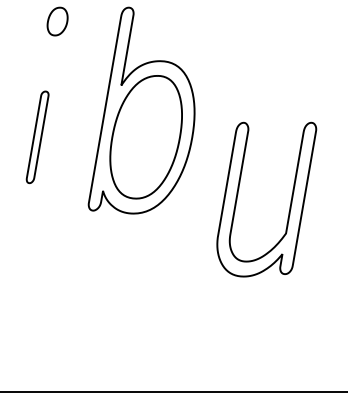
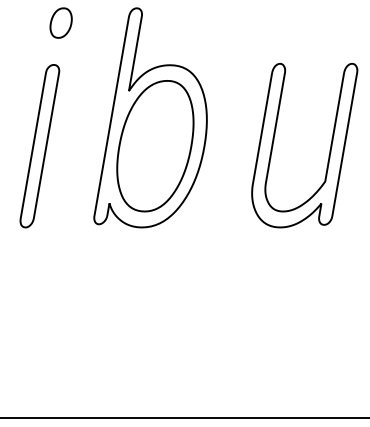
part: (37, 137) -> (39, 146), size x1.67
part: (290, 203) -> (329, 149), moved

